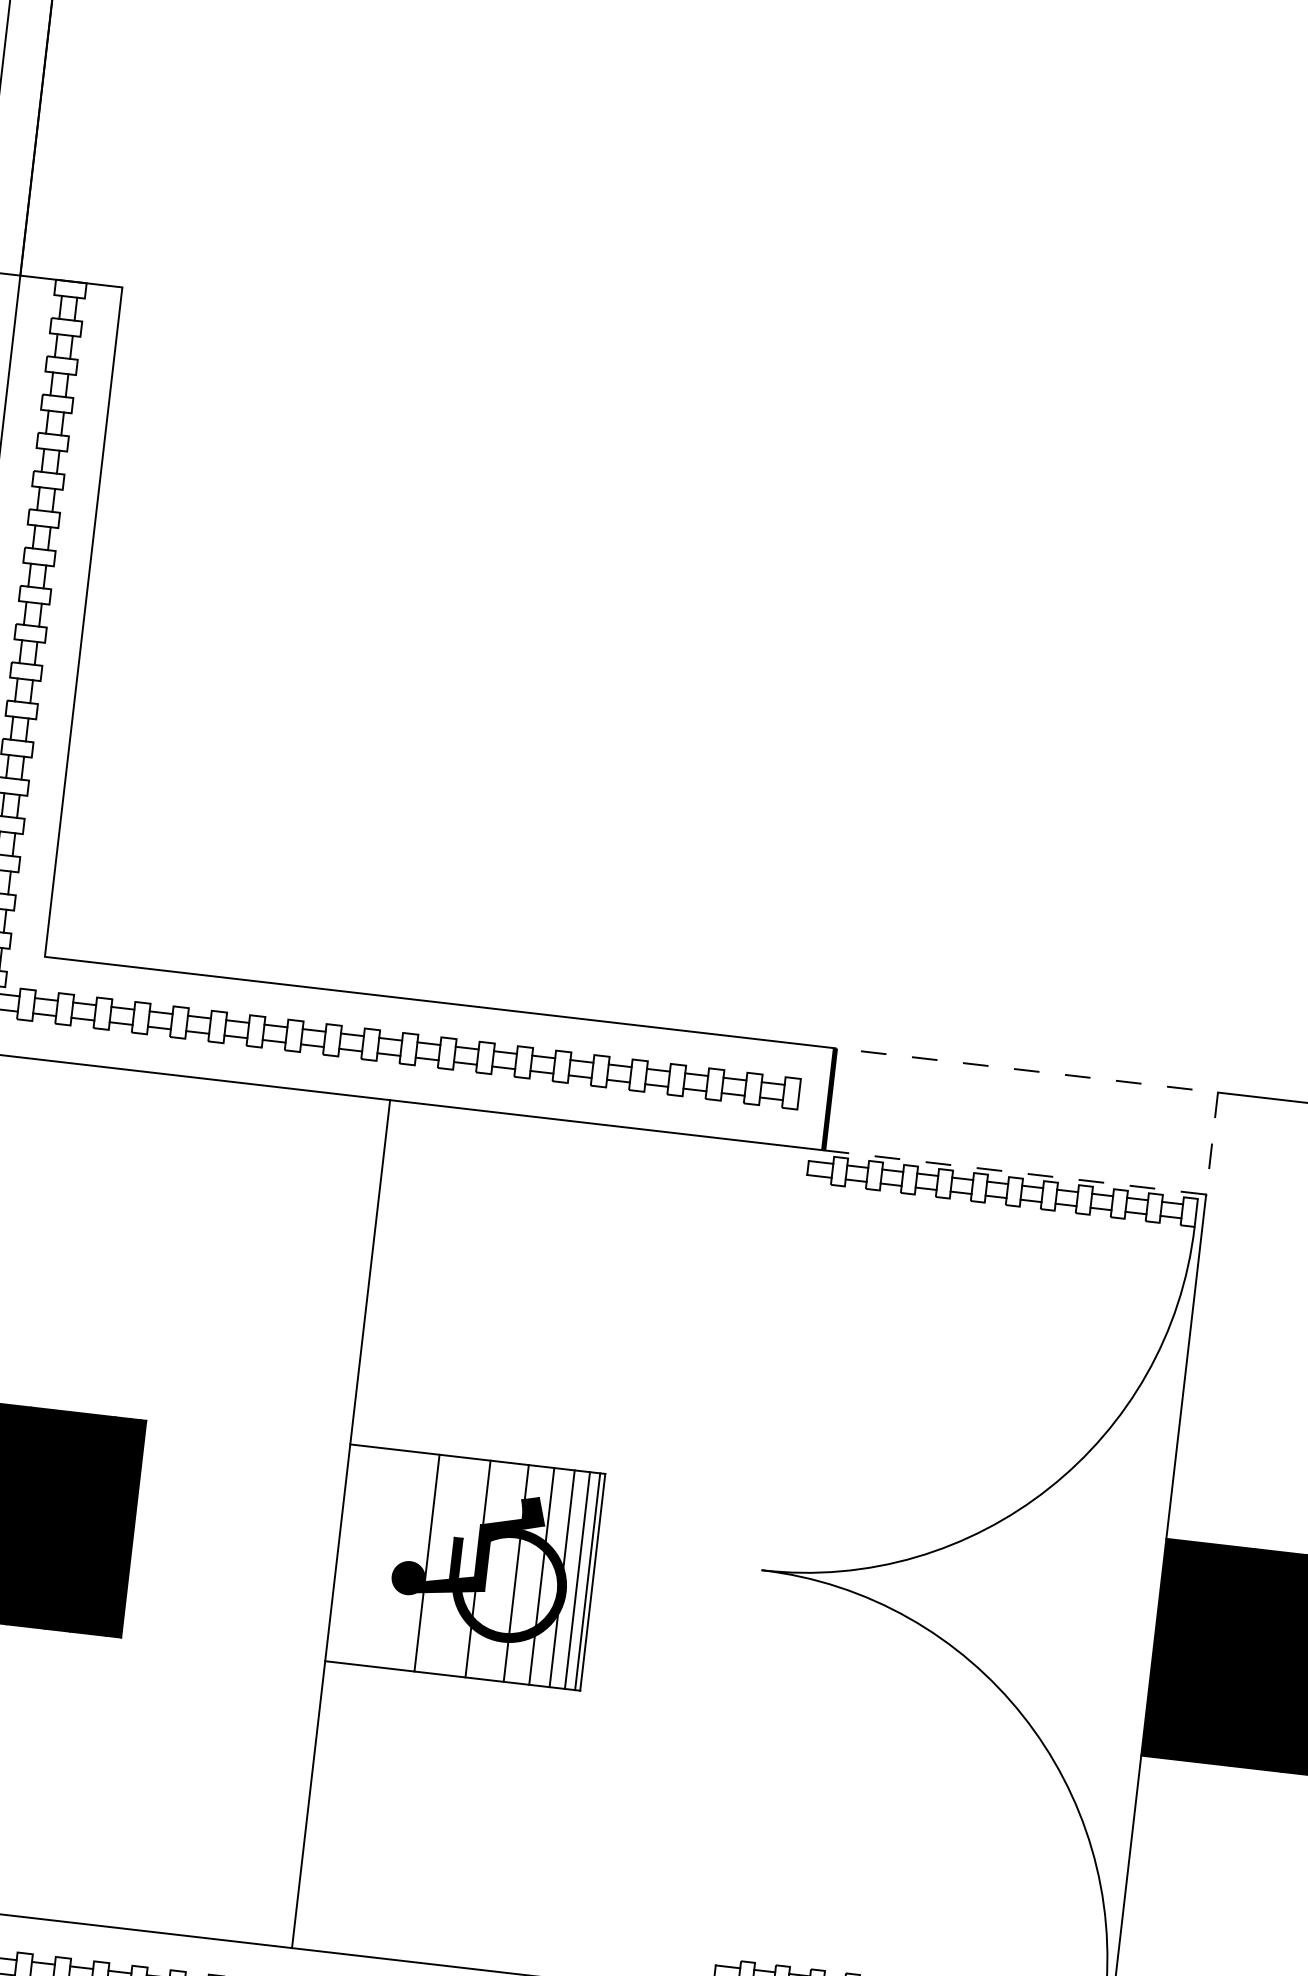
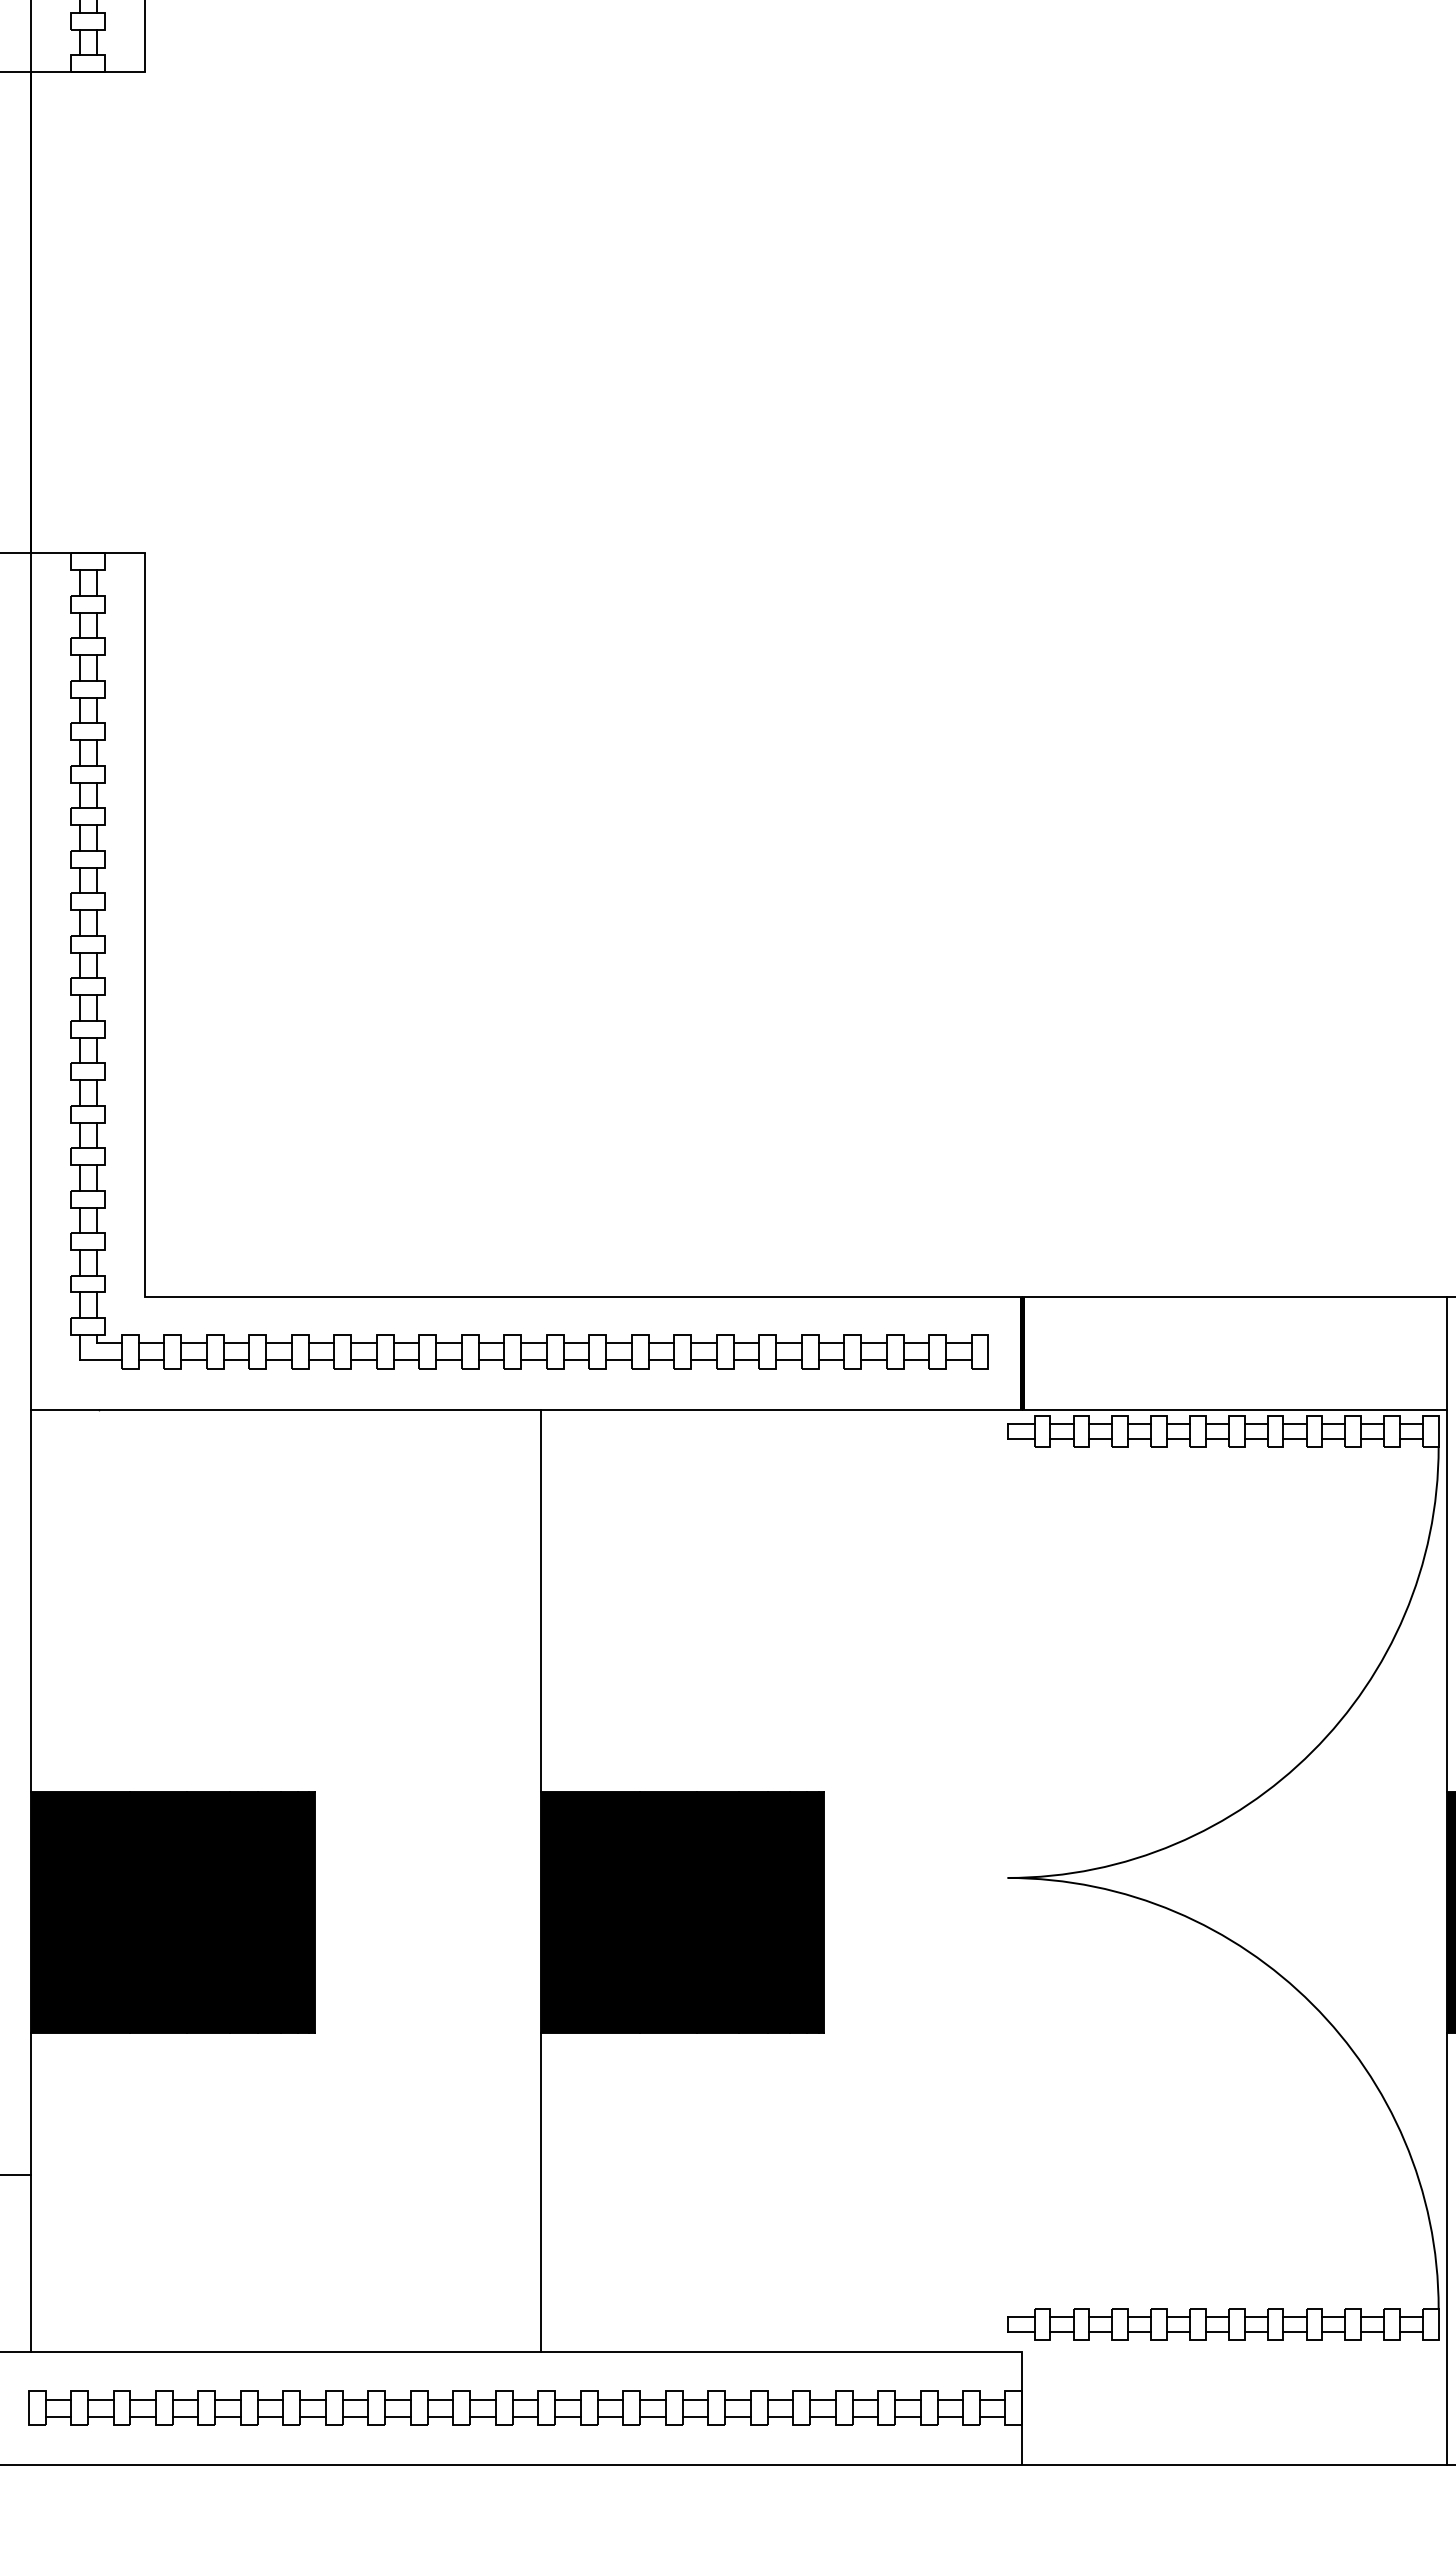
line: (1212, 1143) -> (1447, 1353), dashed -> solid
fill: (465, 1567) -> (682, 1912), added

